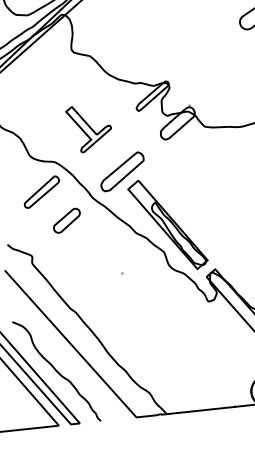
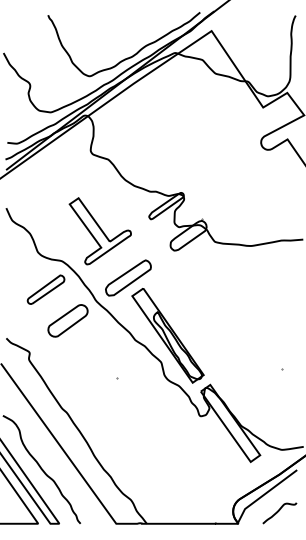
part: (88, 128) -> (99, 231), size x1.43
part: (66, 220) -> (67, 320), size x1.43

